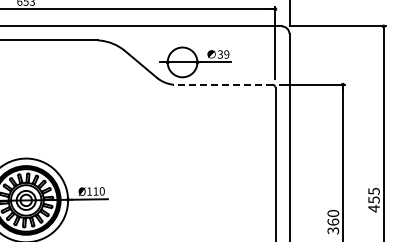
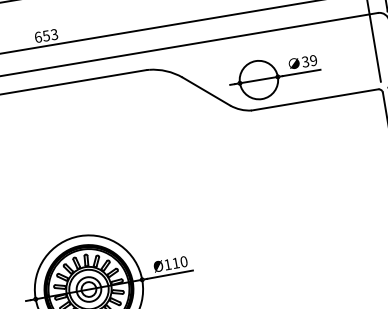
line: (222, 84) -> (314, 99), dashed -> solid

